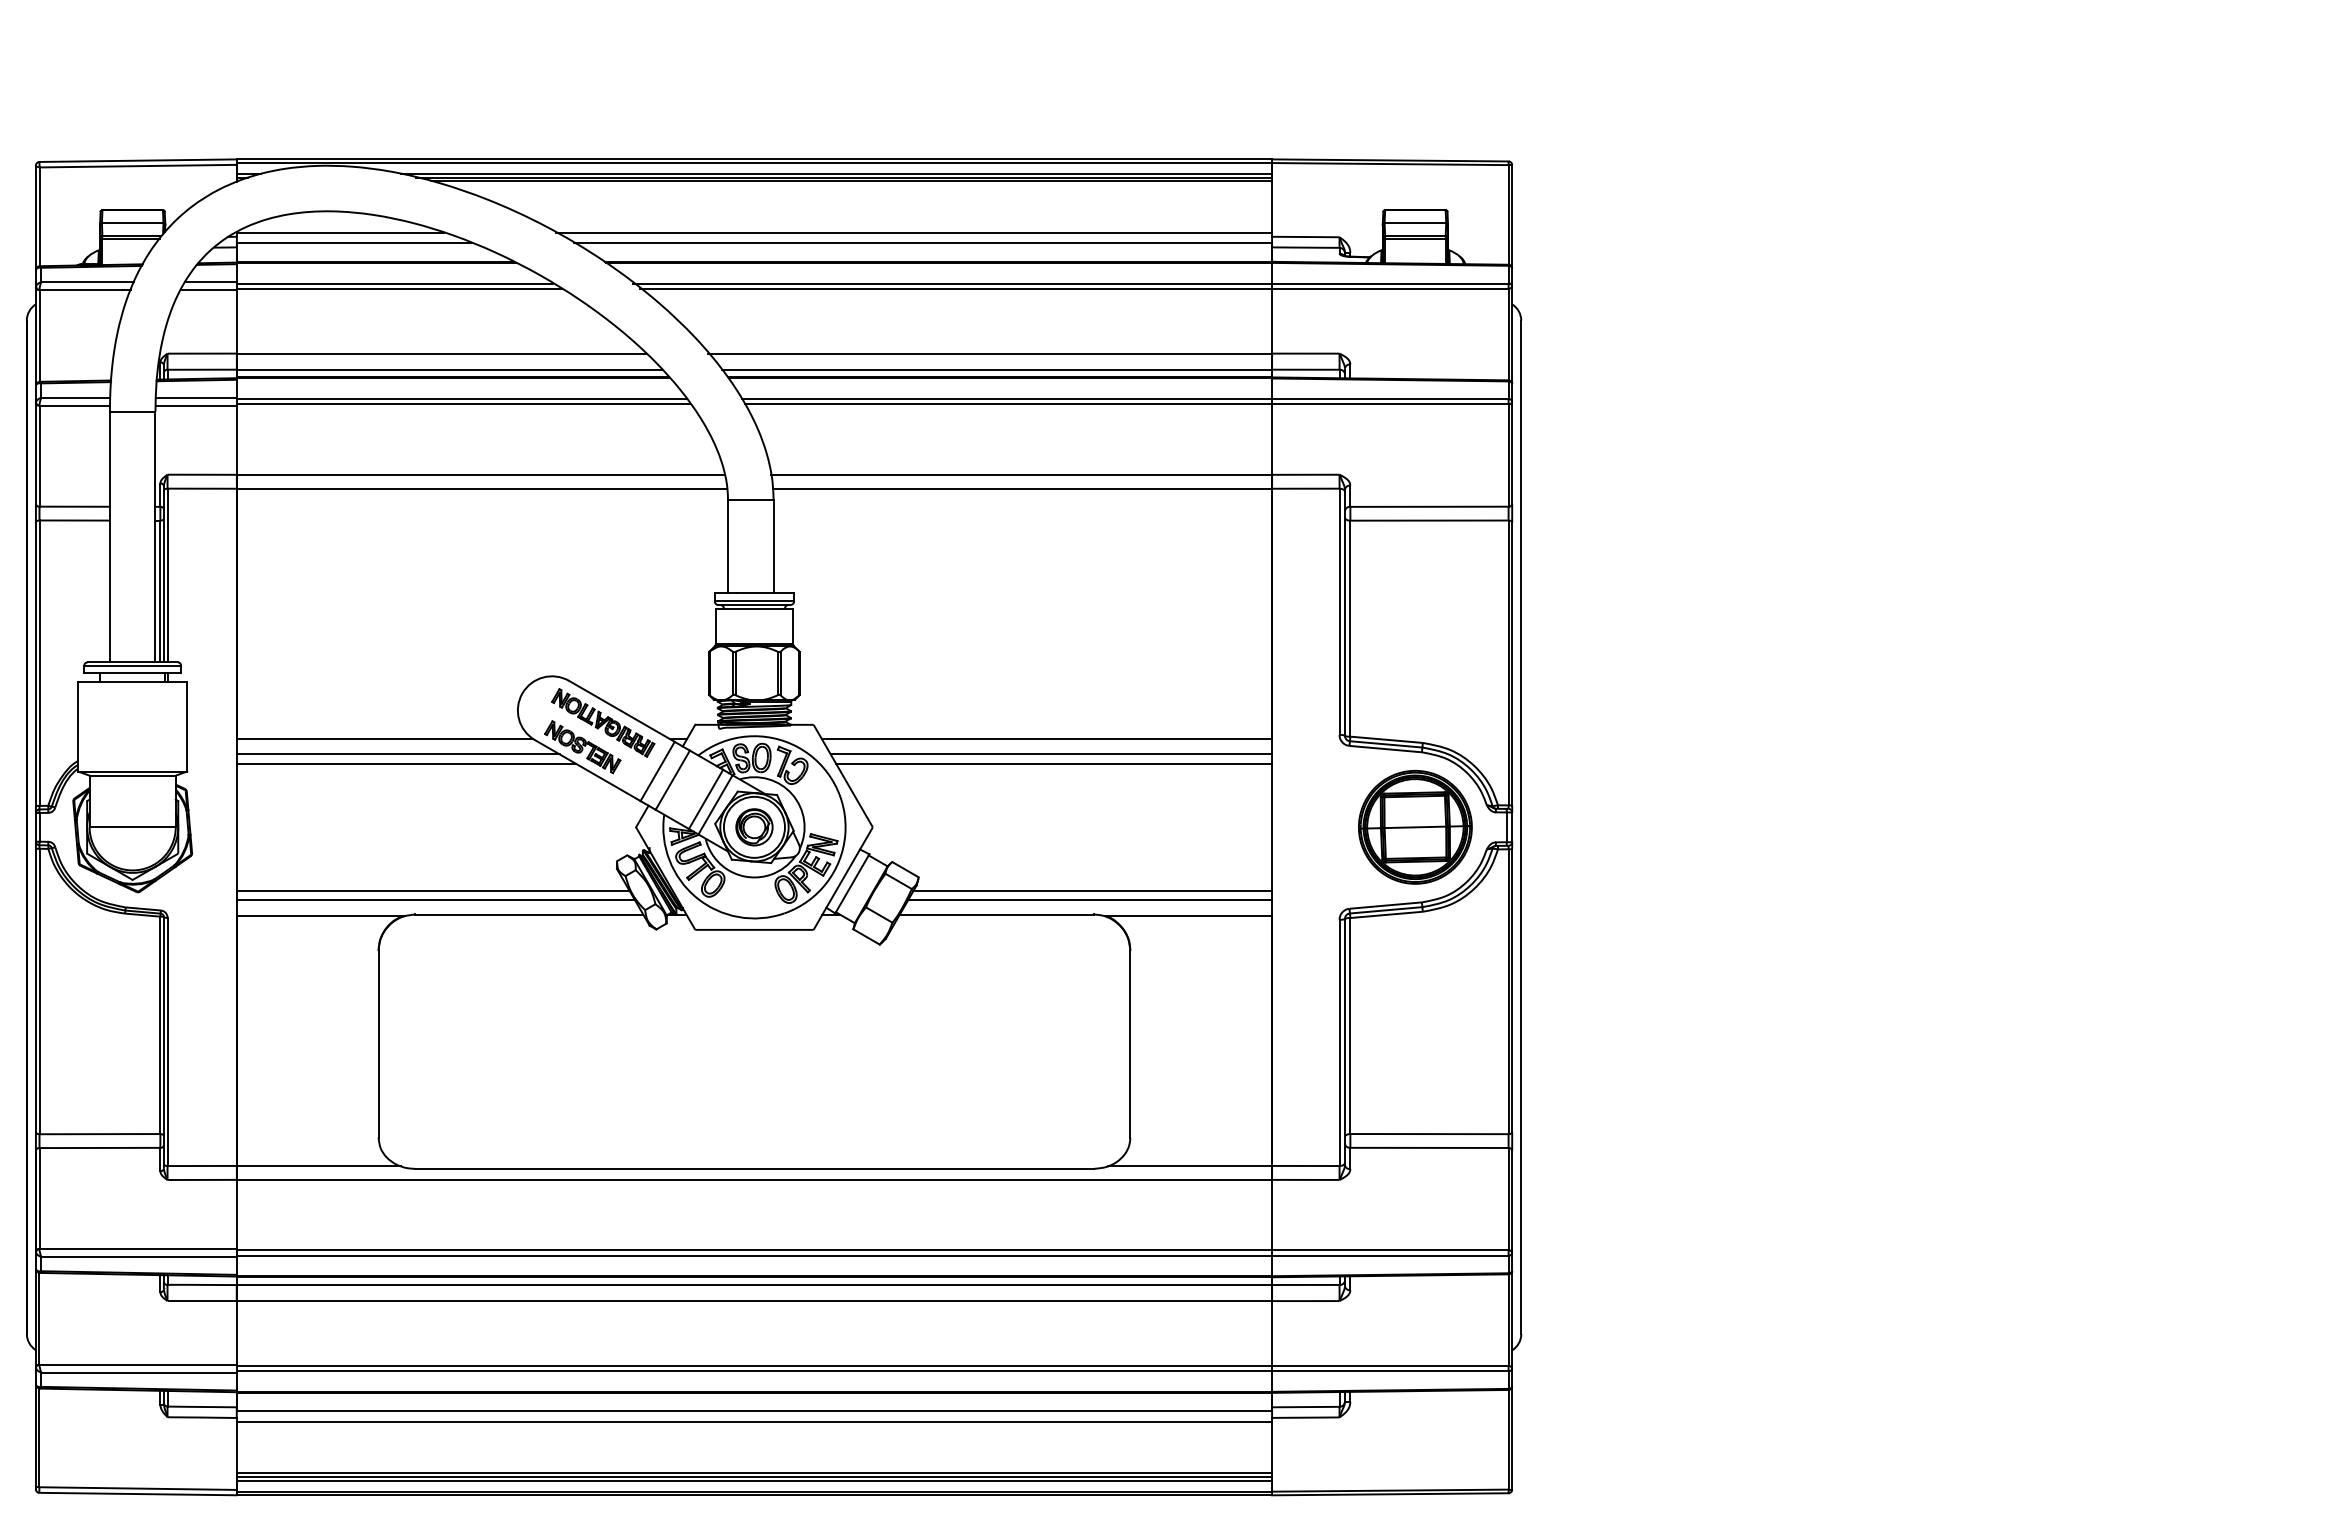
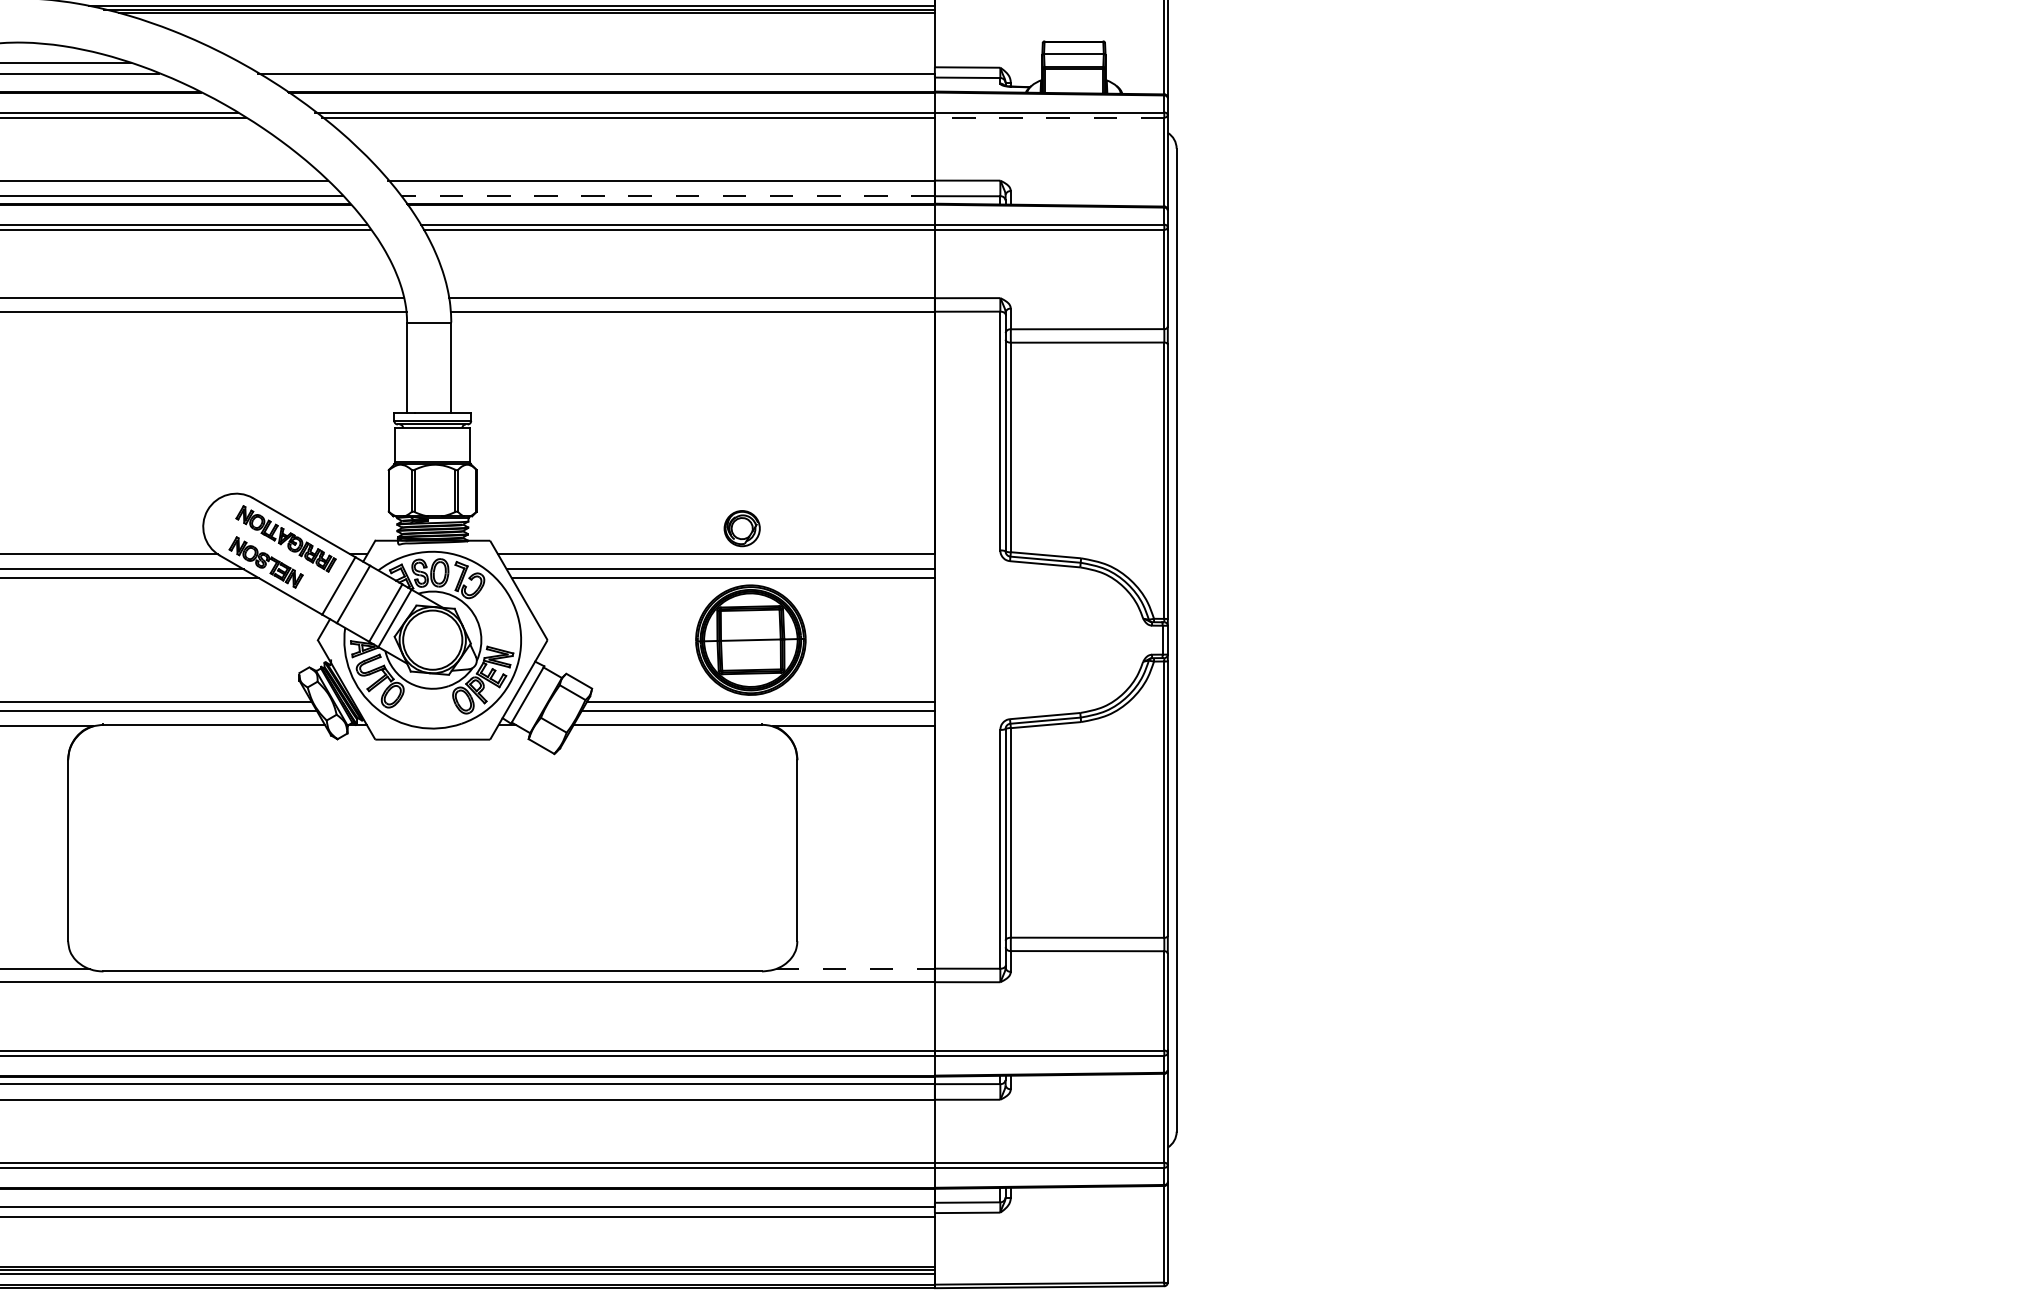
line: (914, 232) -> (588, 63), removed
line: (1389, 288) -> (1048, 117), solid -> dashed
line: (996, 369) -> (667, 196), solid -> dashed
part: (754, 827) -> (742, 528), moved
part: (1415, 827) -> (750, 640), moved
line: (1190, 1165) -> (855, 968), solid -> dashed

